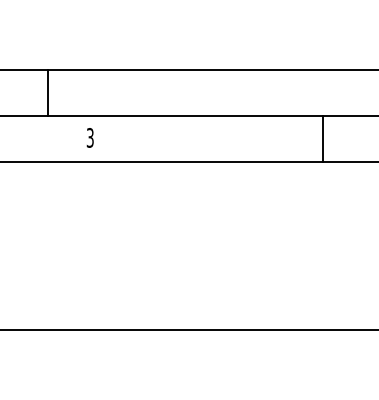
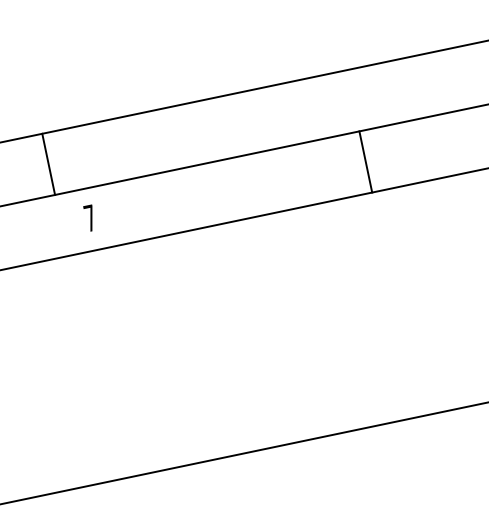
line: (47, 92) -> (48, 163), moved
text: (89, 137) -> (89, 217), 3 -> 7
line: (322, 138) -> (365, 161), moved

